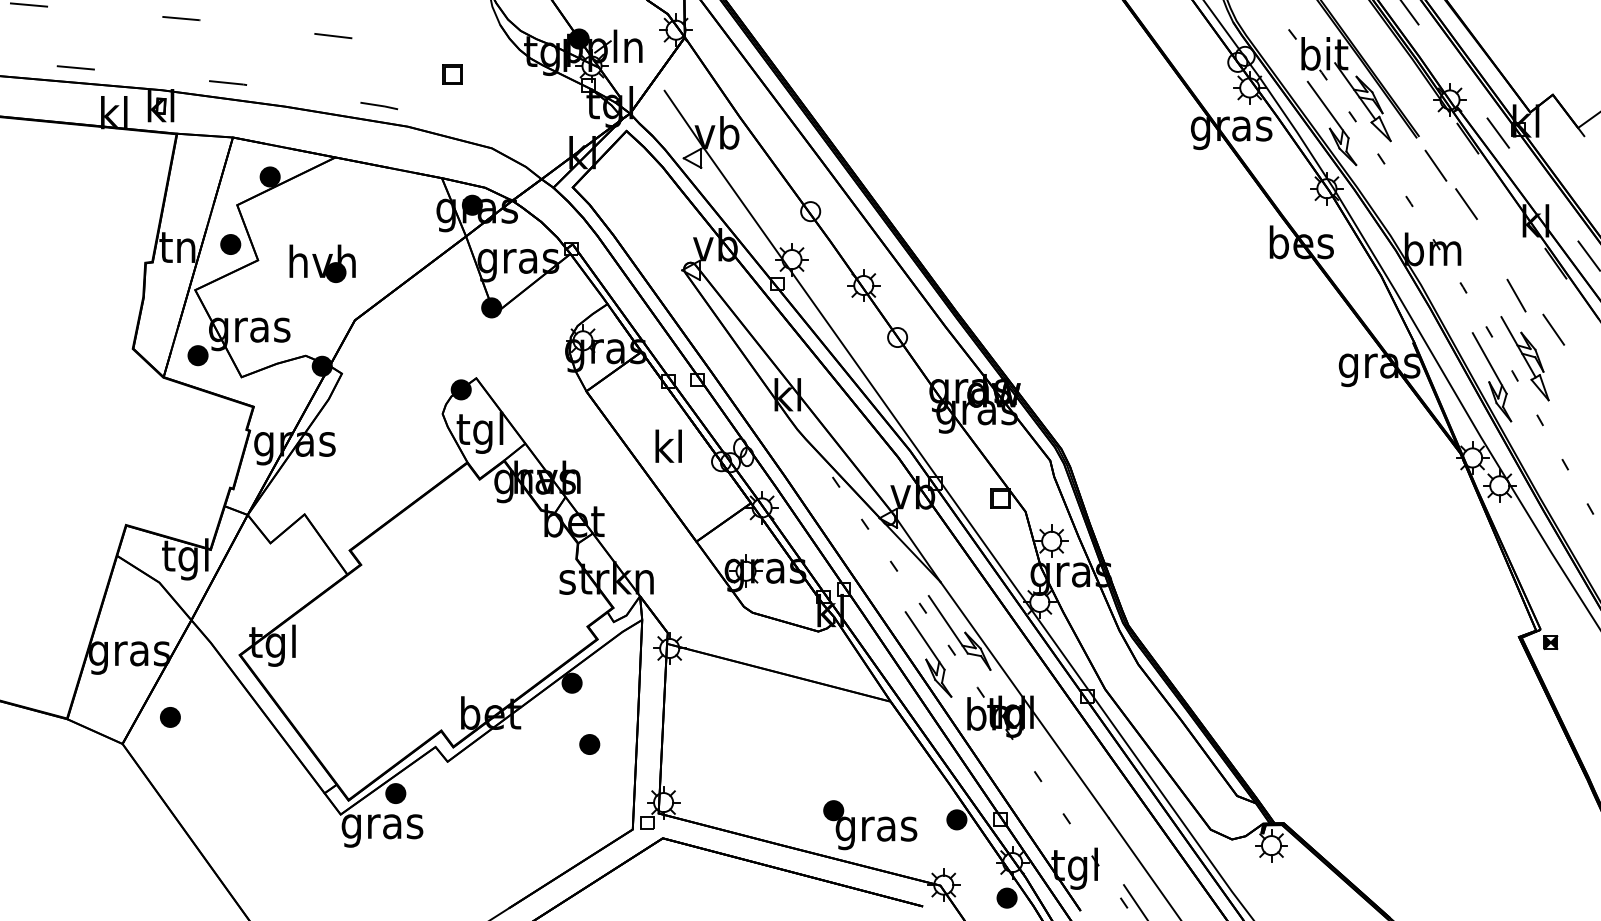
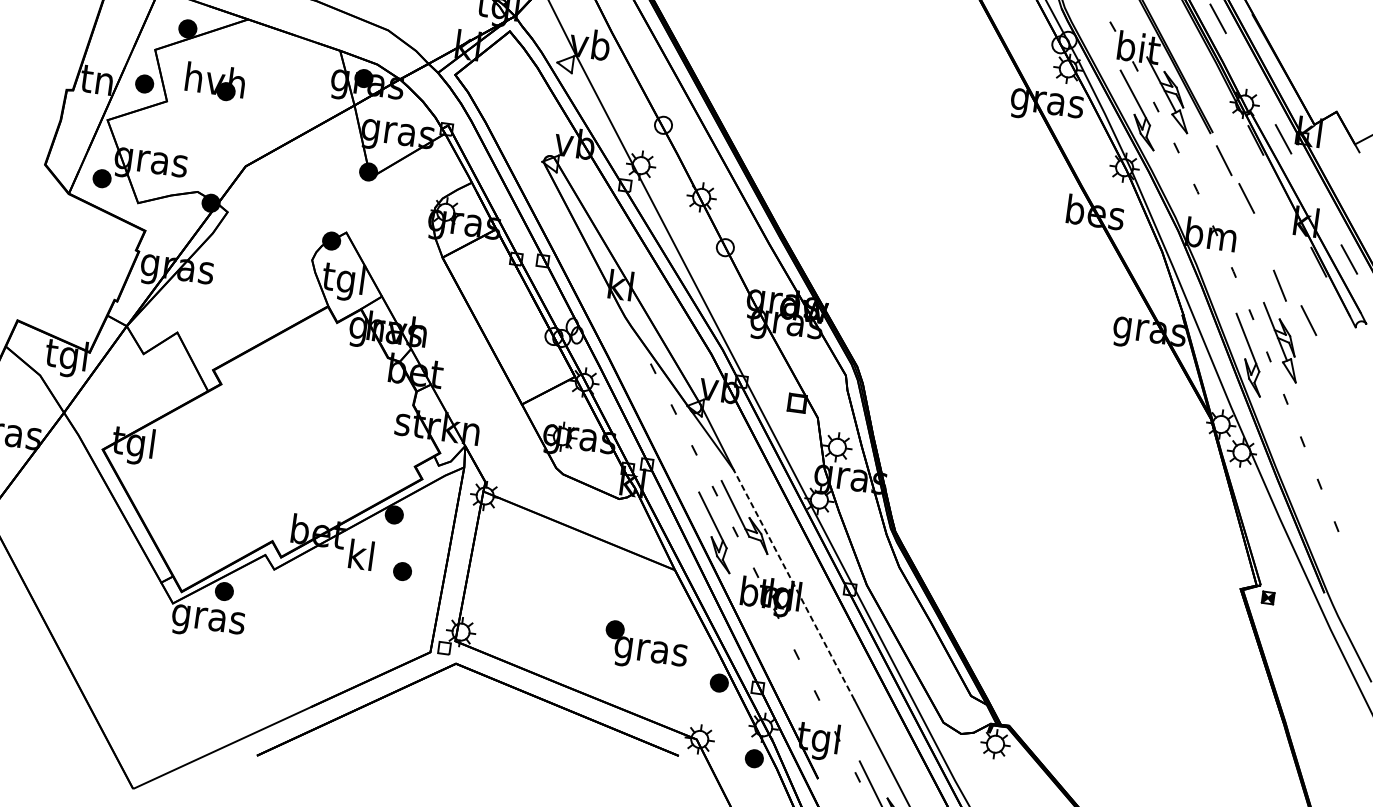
part: (322, 263) -> (215, 81), moved
text: (668, 445) -> (361, 554), moved
line: (1024, 700) -> (793, 585), solid -> dashed
part: (170, 717) -> (33, 496), removed
part: (870, 825) -> (646, 647), moved

